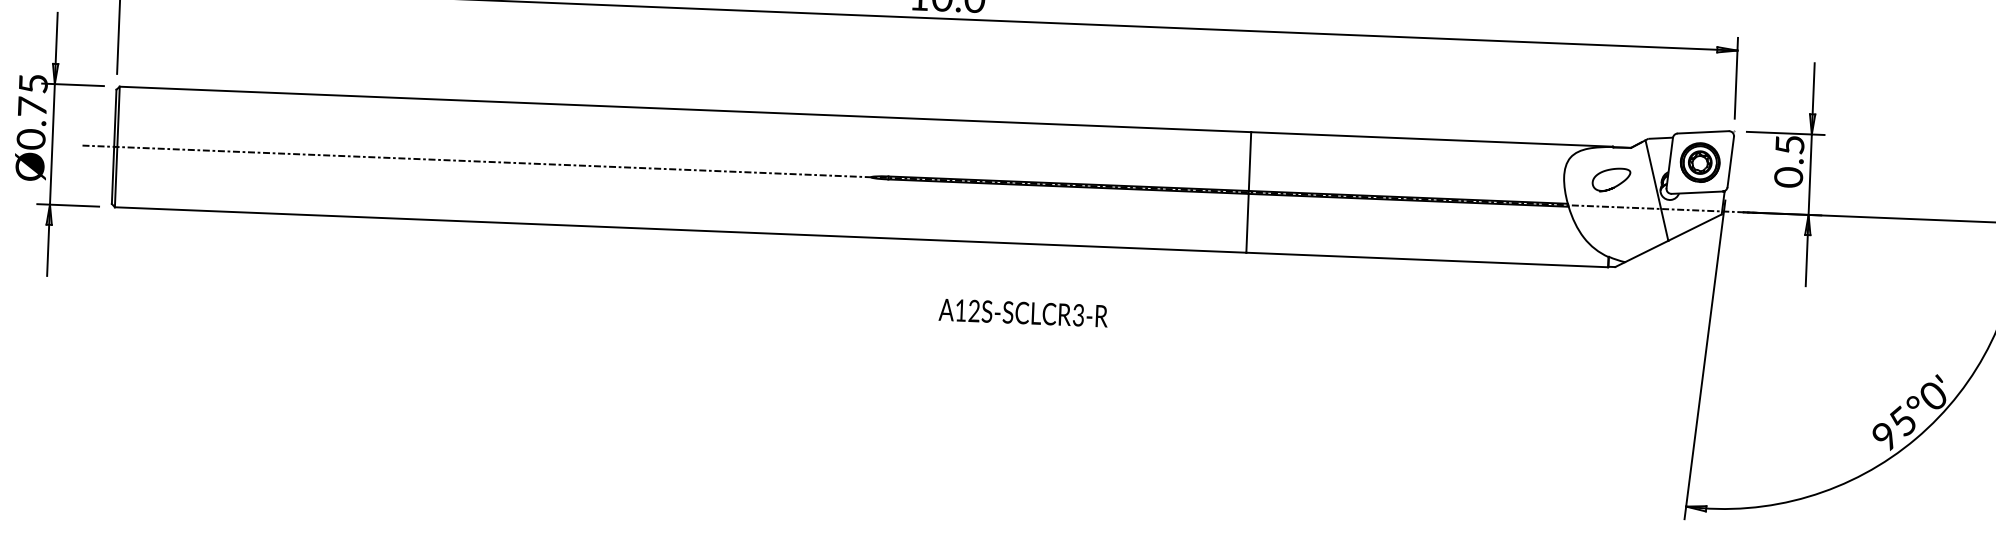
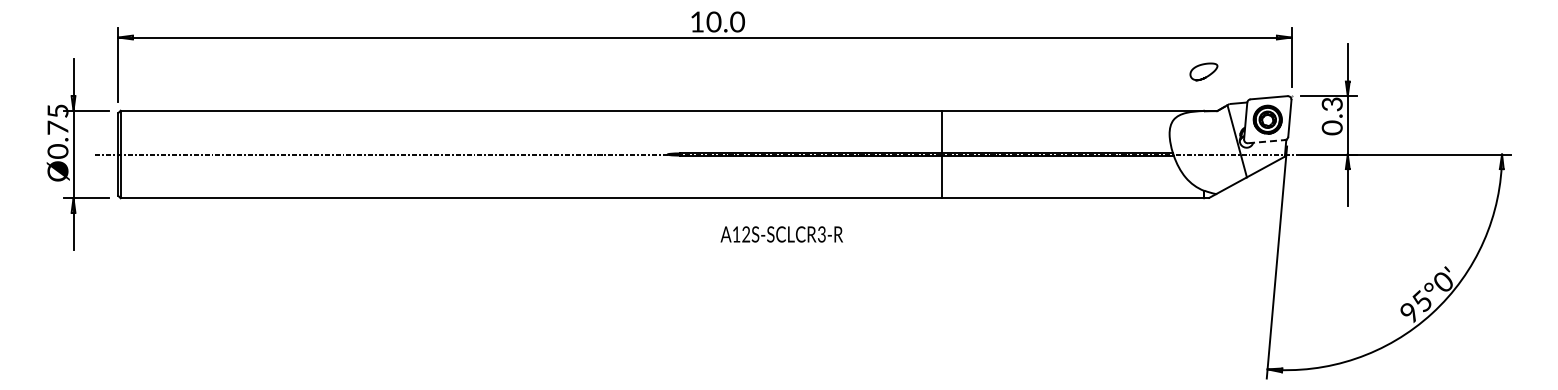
text: (1788, 145) -> (1331, 104), 0.5 -> 0.3
curve: (1613, 186) -> (1205, 76), moved
line: (1697, 192) -> (1266, 141), solid -> dashed
text: (1022, 313) -> (781, 234), moved

